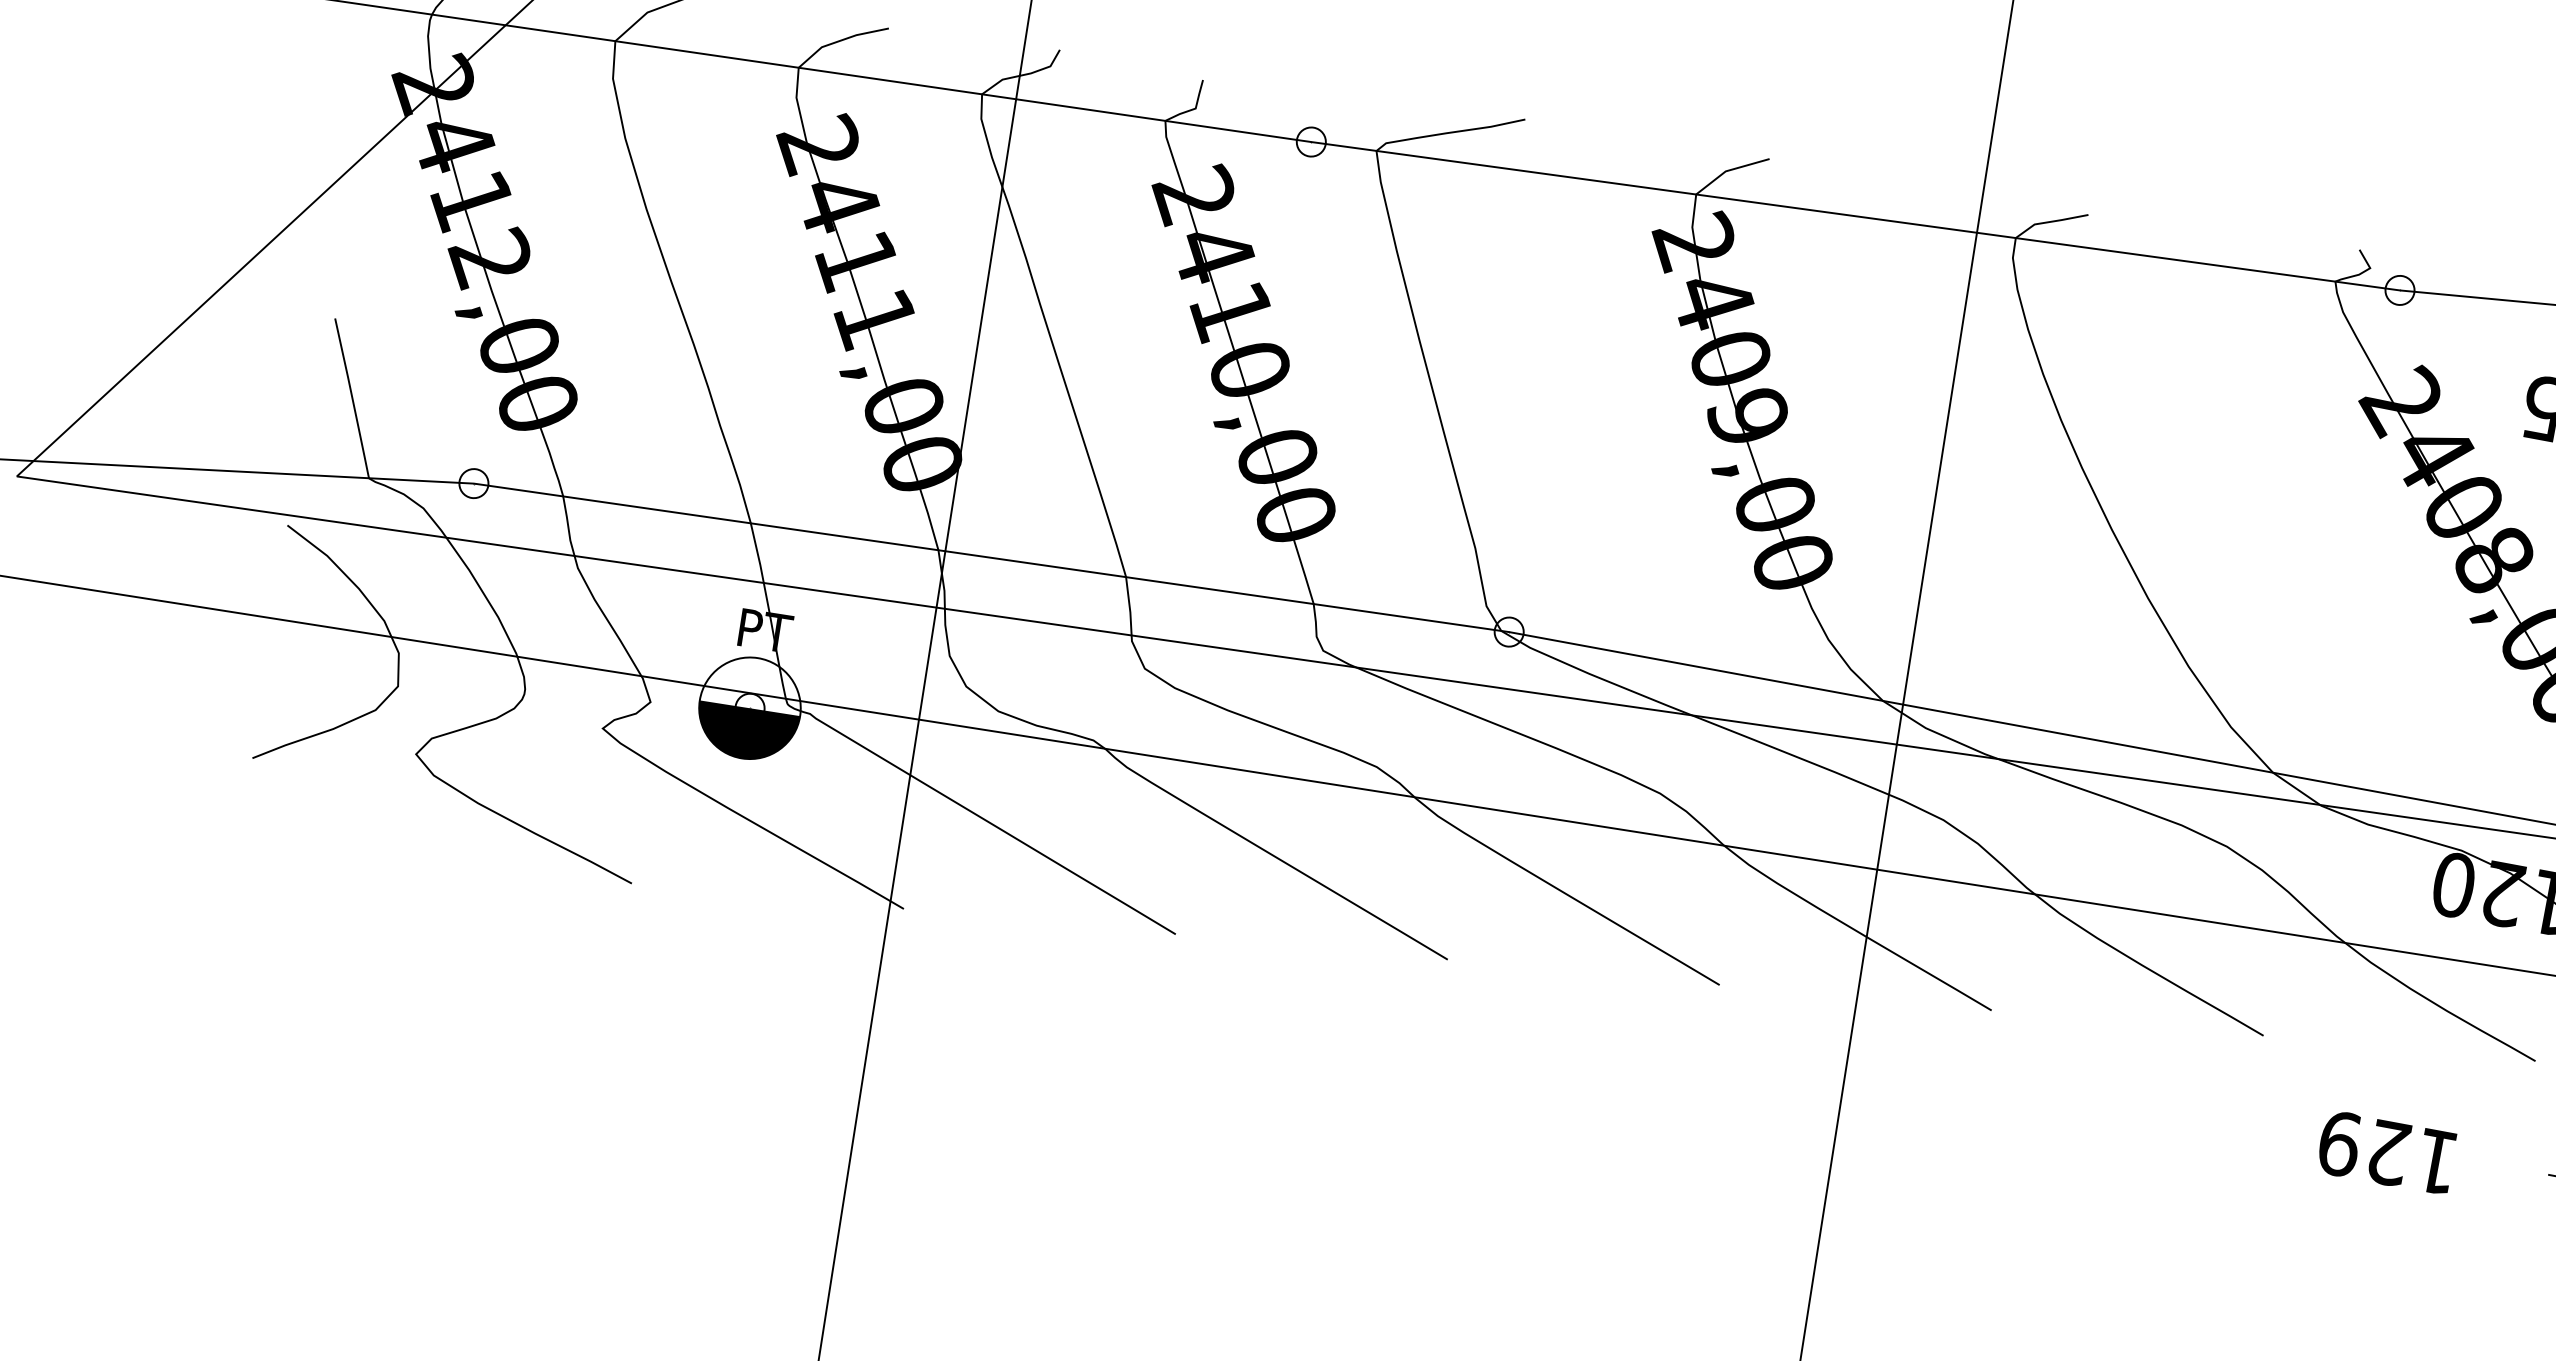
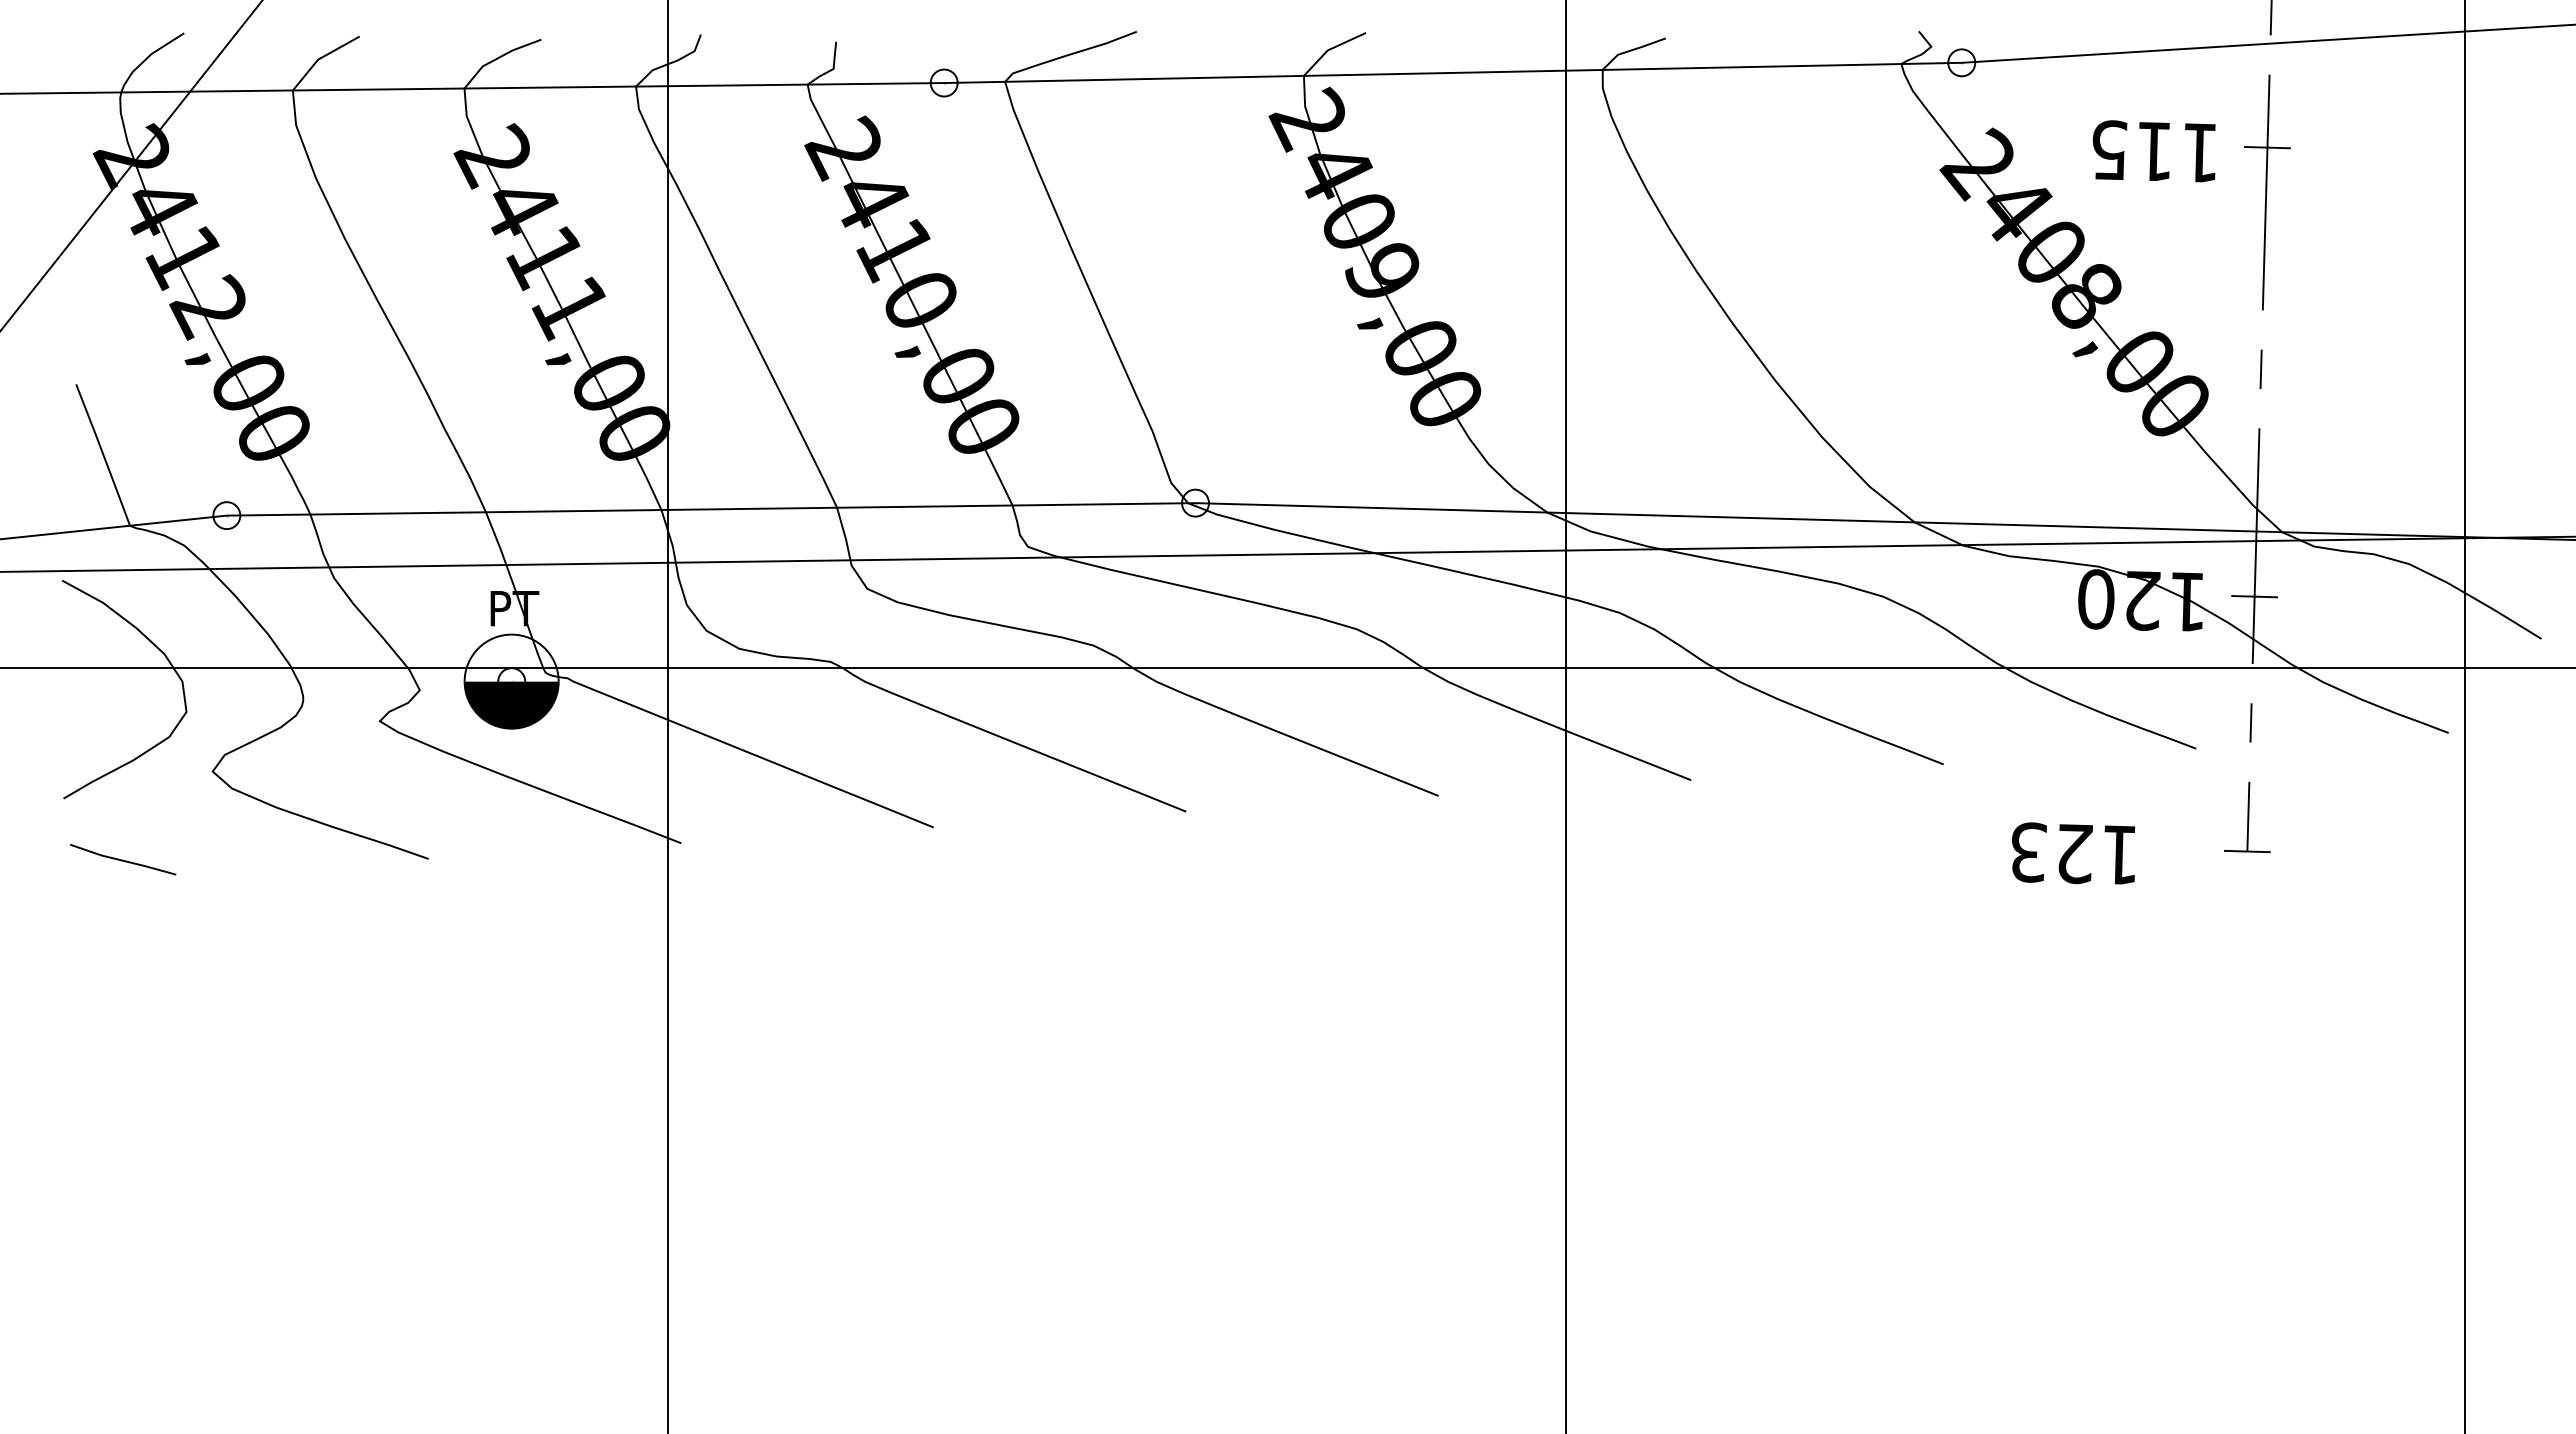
line: (306, 833) -> (123, 859), added
text: (2339, 1143) -> (2028, 852), 129 -> 123

